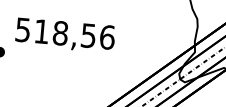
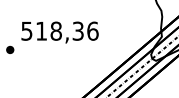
text: (89, 34) -> (78, 30), 518,56 -> 518,36

